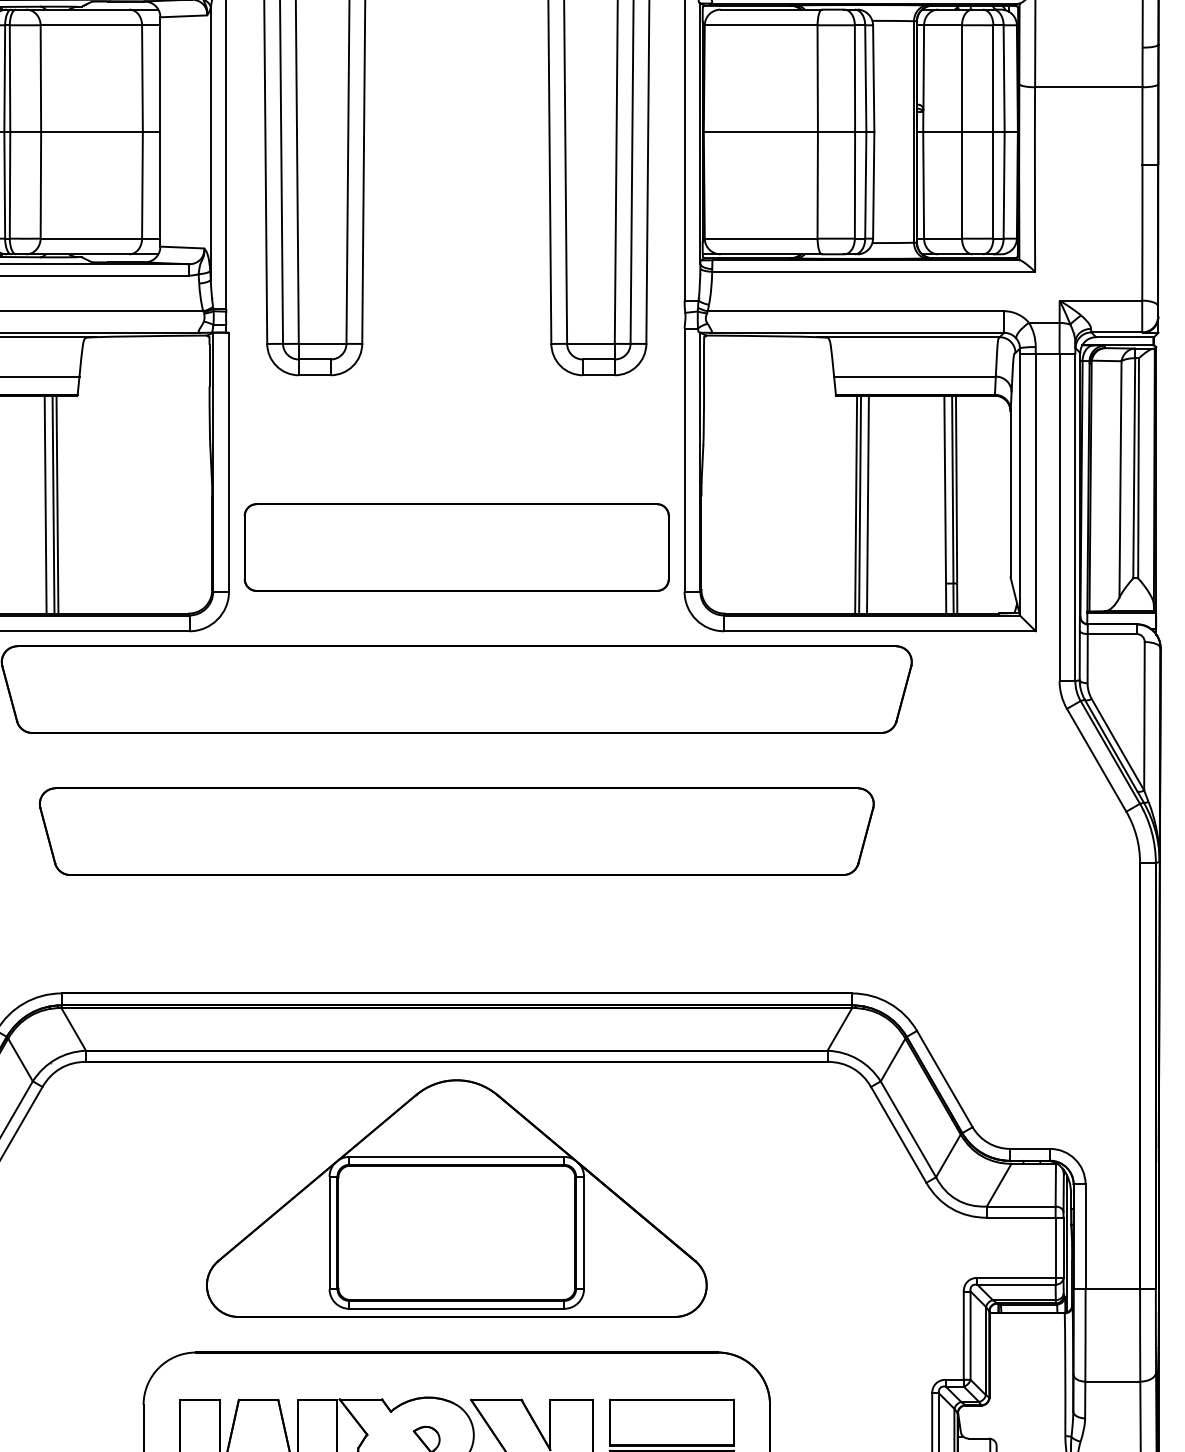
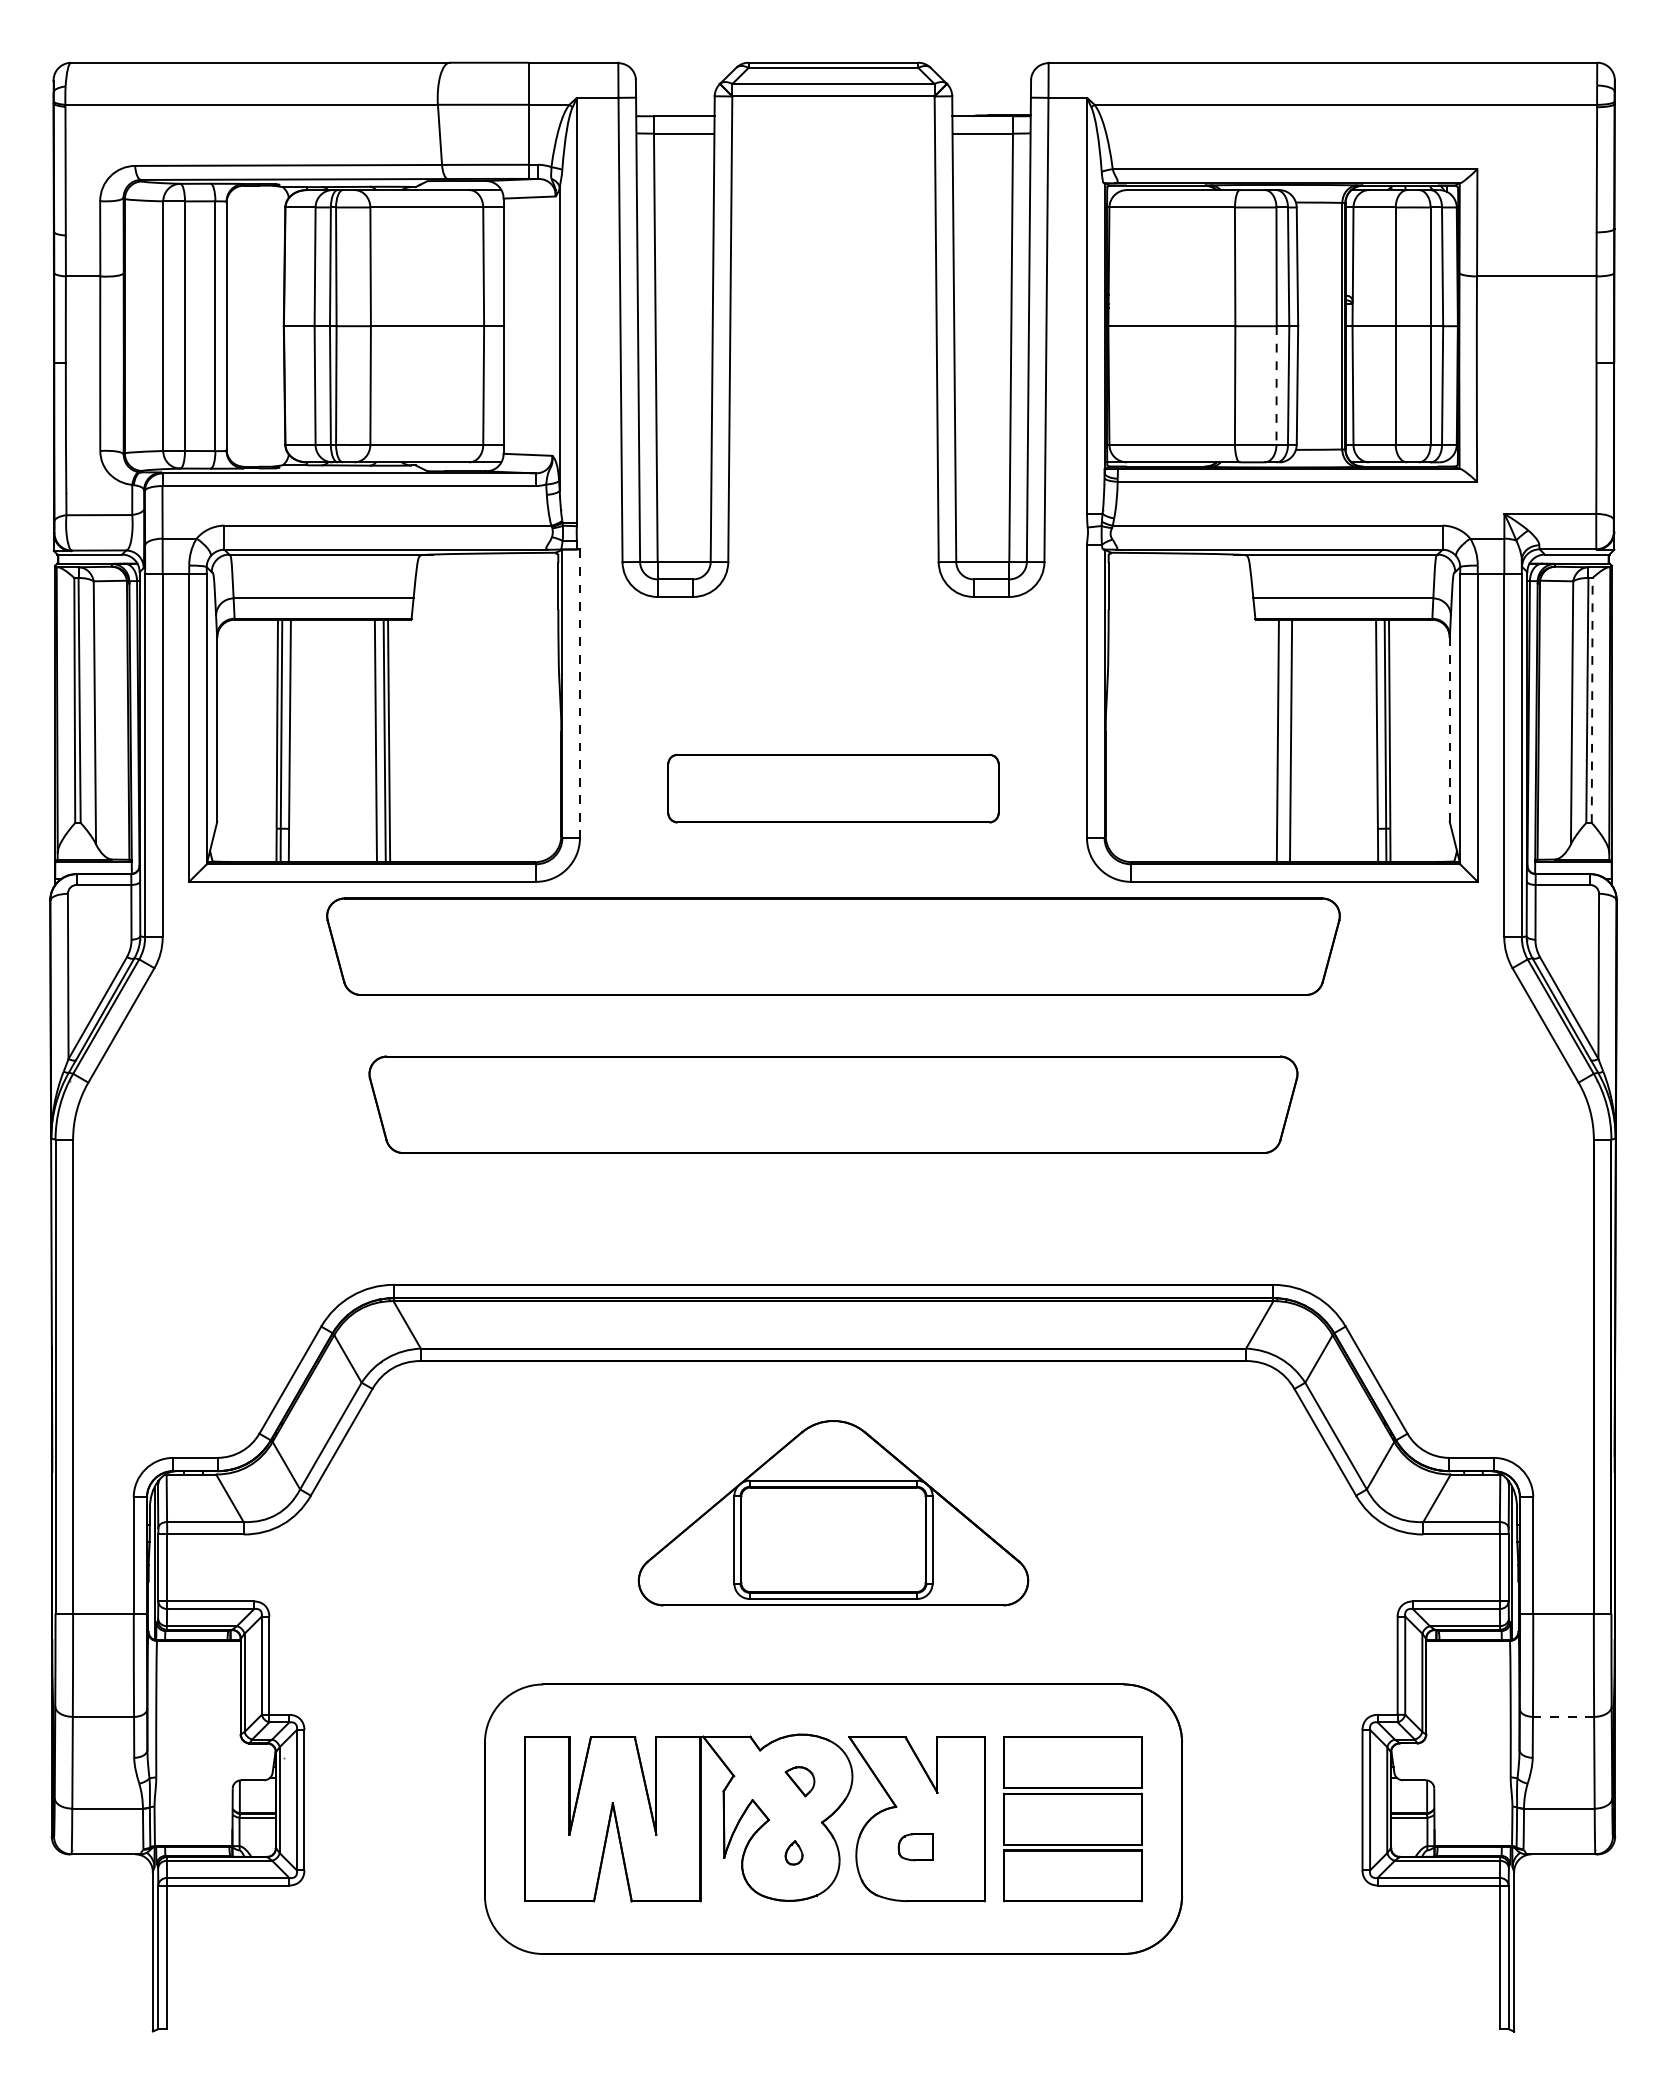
line: (854, 186) -> (1276, 386), solid -> dashed
line: (228, 462) -> (579, 694), solid -> dashed
line: (1138, 467) -> (1592, 699), solid -> dashed
line: (1010, 495) -> (1449, 730), solid -> dashed
line: (860, 504) -> (1282, 740), removed
part: (456, 547) -> (833, 788), size x0.7
part: (456, 1197) -> (833, 1512), size x0.7
line: (1112, 1381) -> (1563, 1716), solid -> dashed

